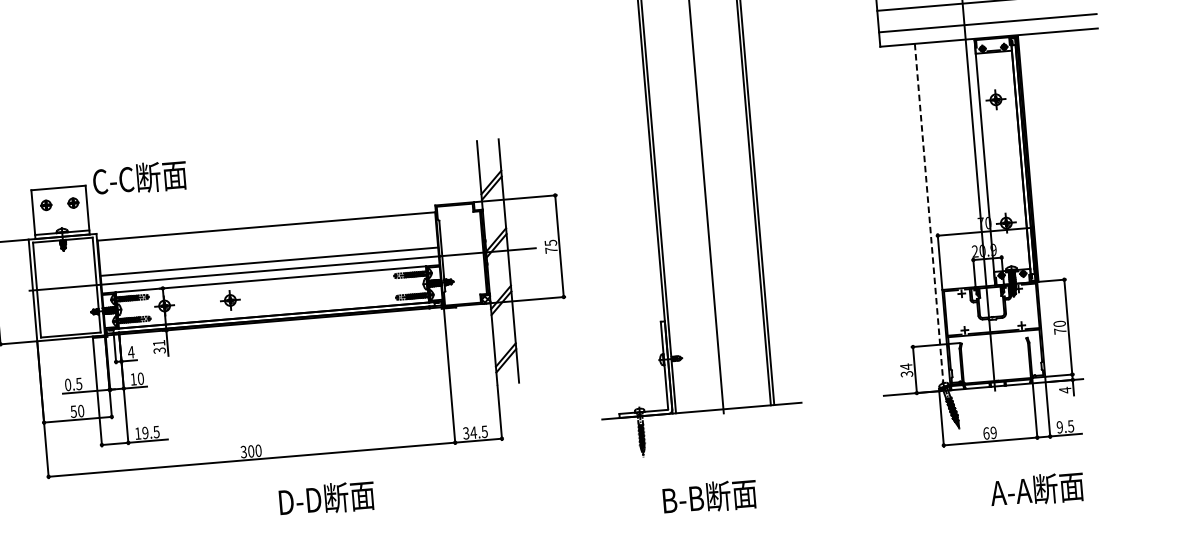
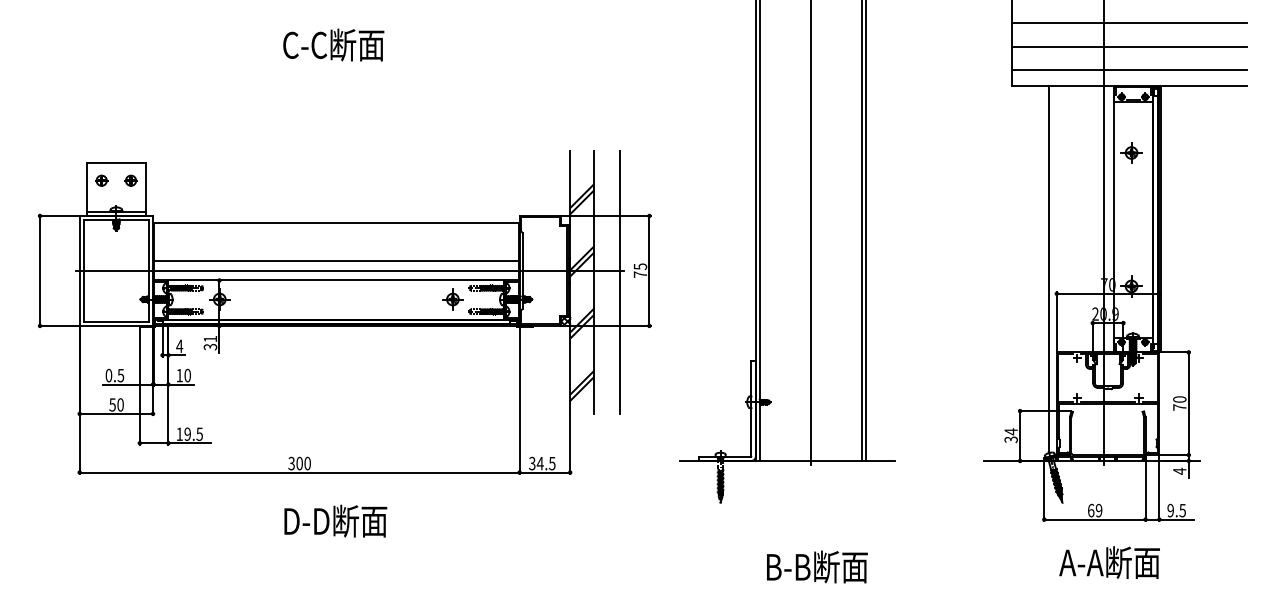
text: (139, 177) -> (333, 44), moved
line: (929, 213) -> (1049, 269), dashed -> solid
line: (533, 258) -> (620, 281), added
part: (230, 300) -> (452, 299), moved
text: (1037, 489) -> (1109, 562), moved
text: (709, 496) -> (817, 566), moved
text: (326, 498) -> (335, 520), moved

